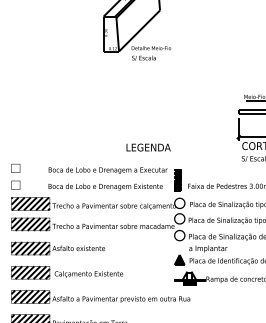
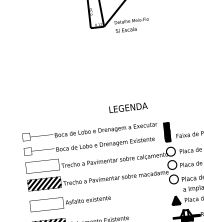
text: (148, 147) -> (128, 107), moved
hatch: (30, 203) -> (42, 165), removed
hatch: (30, 248) -> (46, 204), removed

